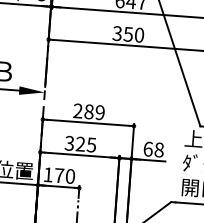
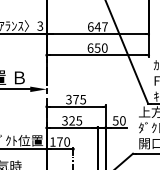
text: (117, 32) -> (90, 47), 350 -> 650
text: (89, 111) -> (76, 99), 289 -> 375
text: (152, 148) -> (118, 120), 68 -> 50

